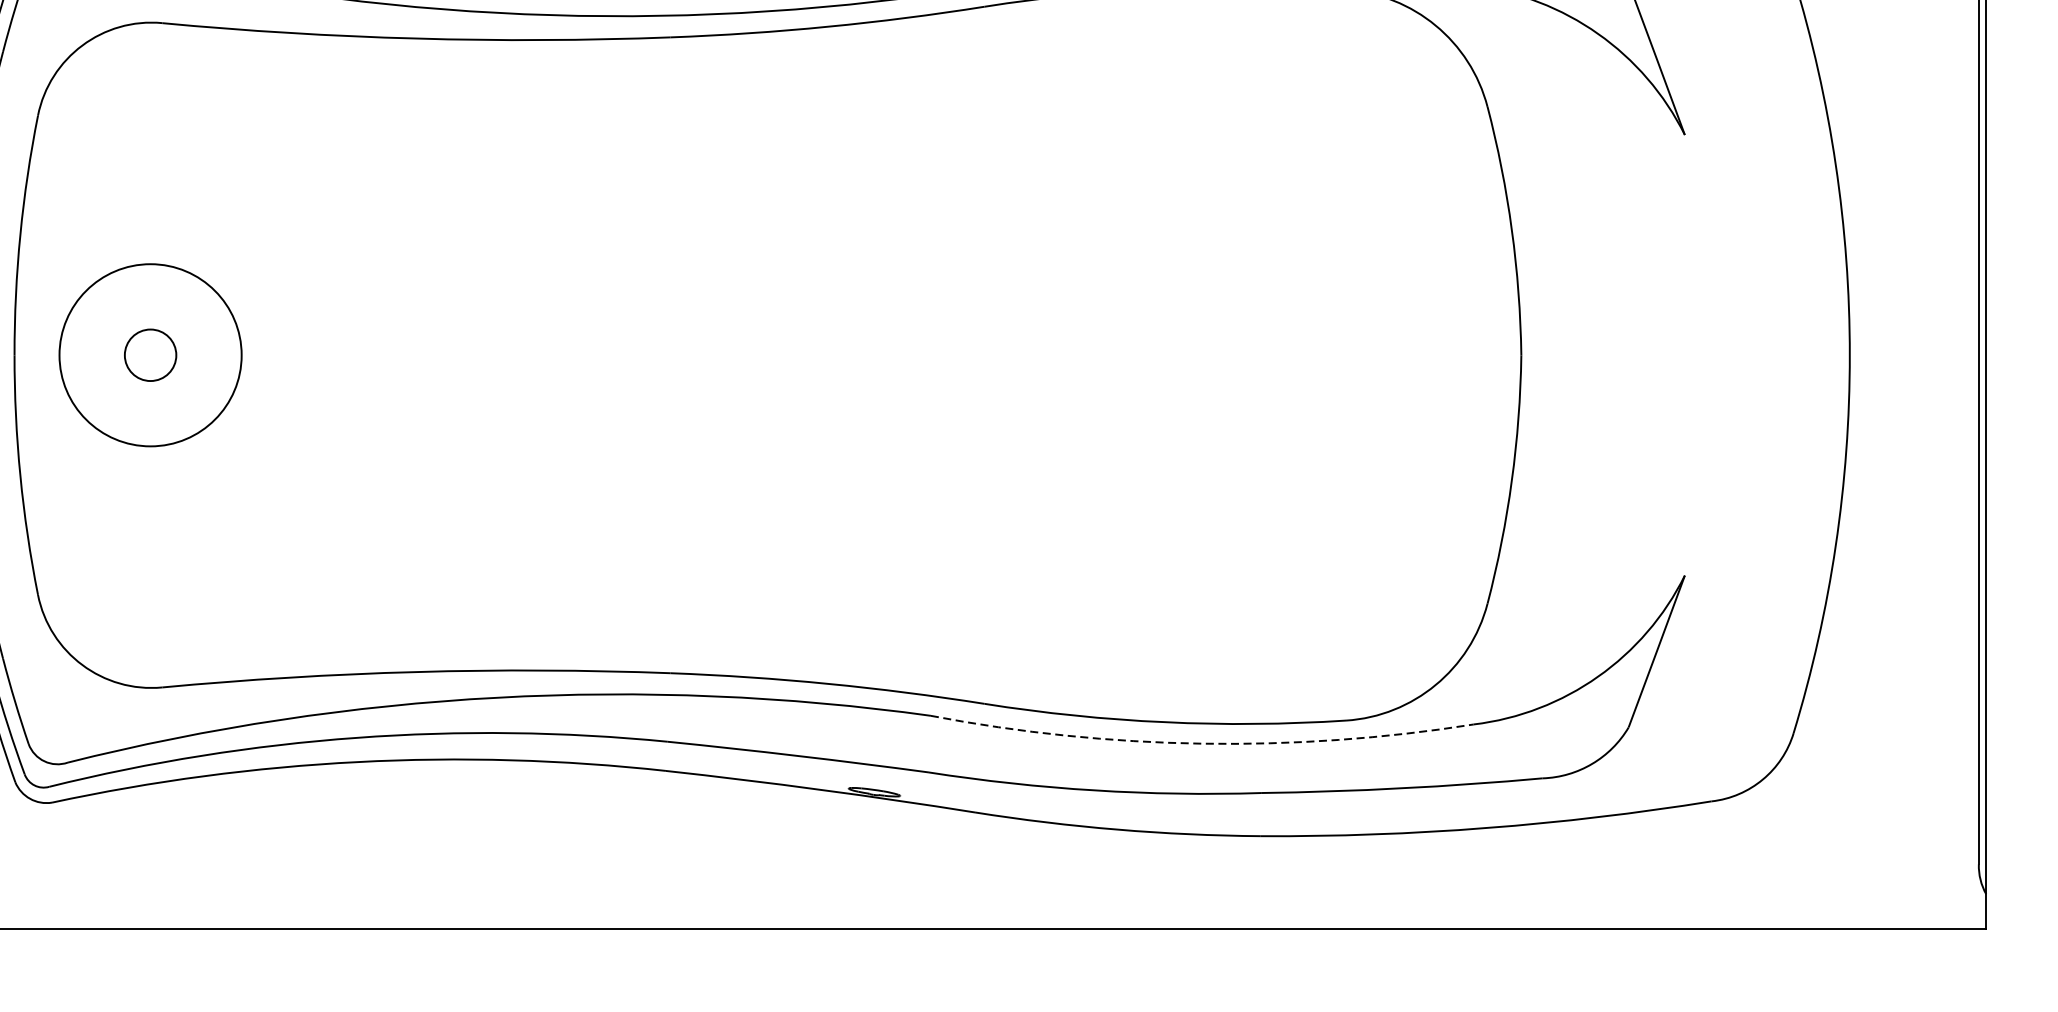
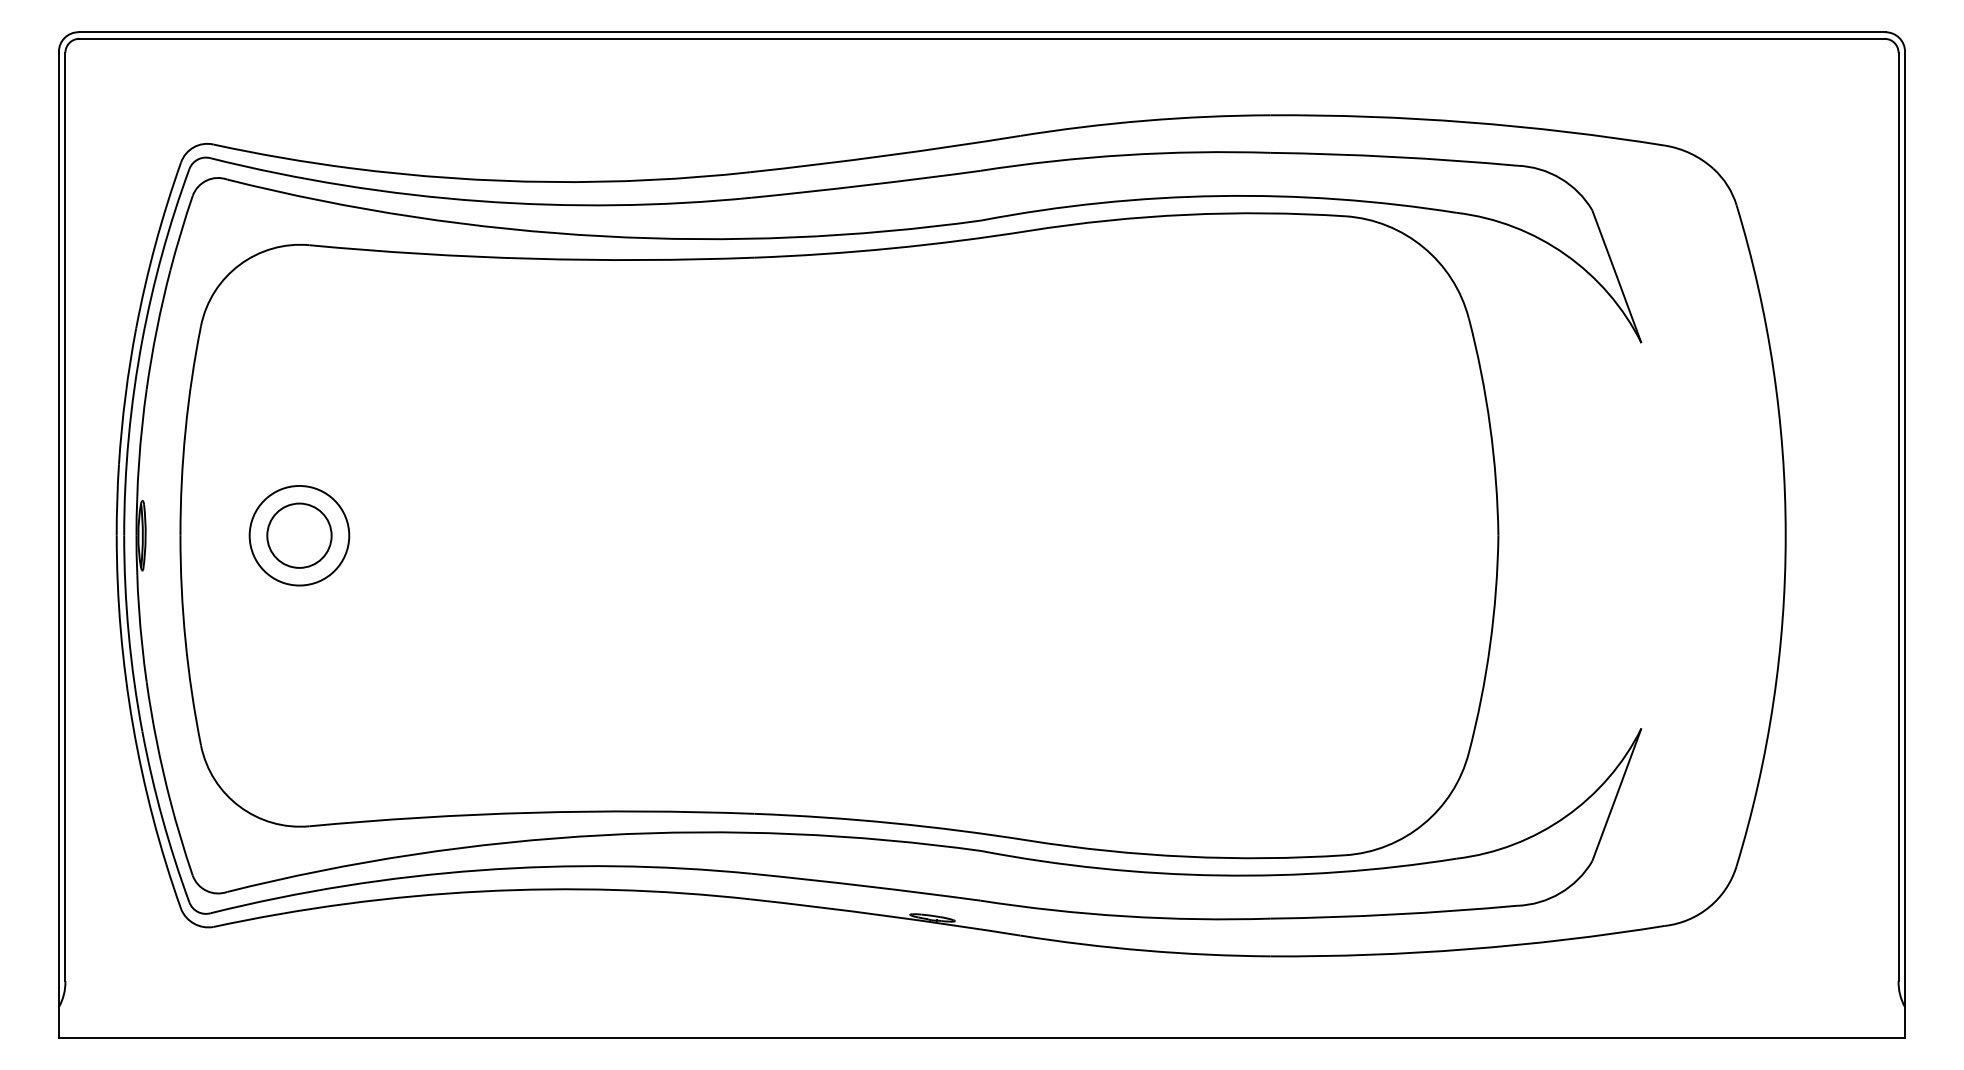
circle: (150, 355) -> (299, 535), size x0.62
circle: (150, 355) -> (299, 535), size x1.43
arc: (1202, 743) -> (1219, 875), dashed -> solid

